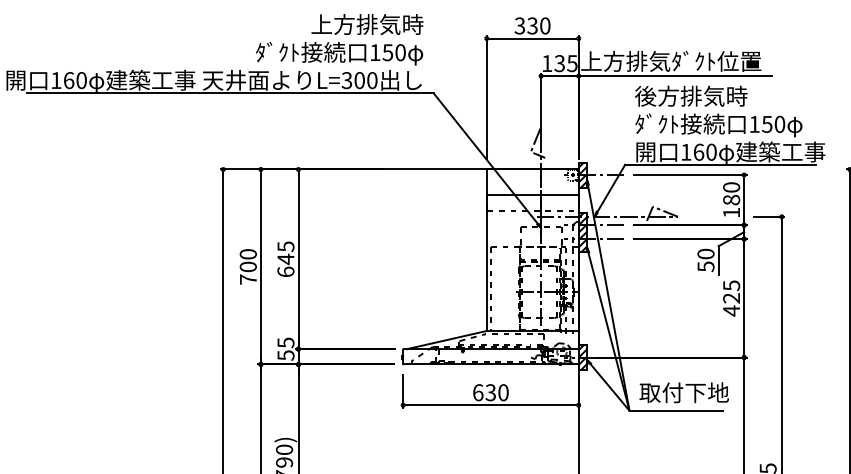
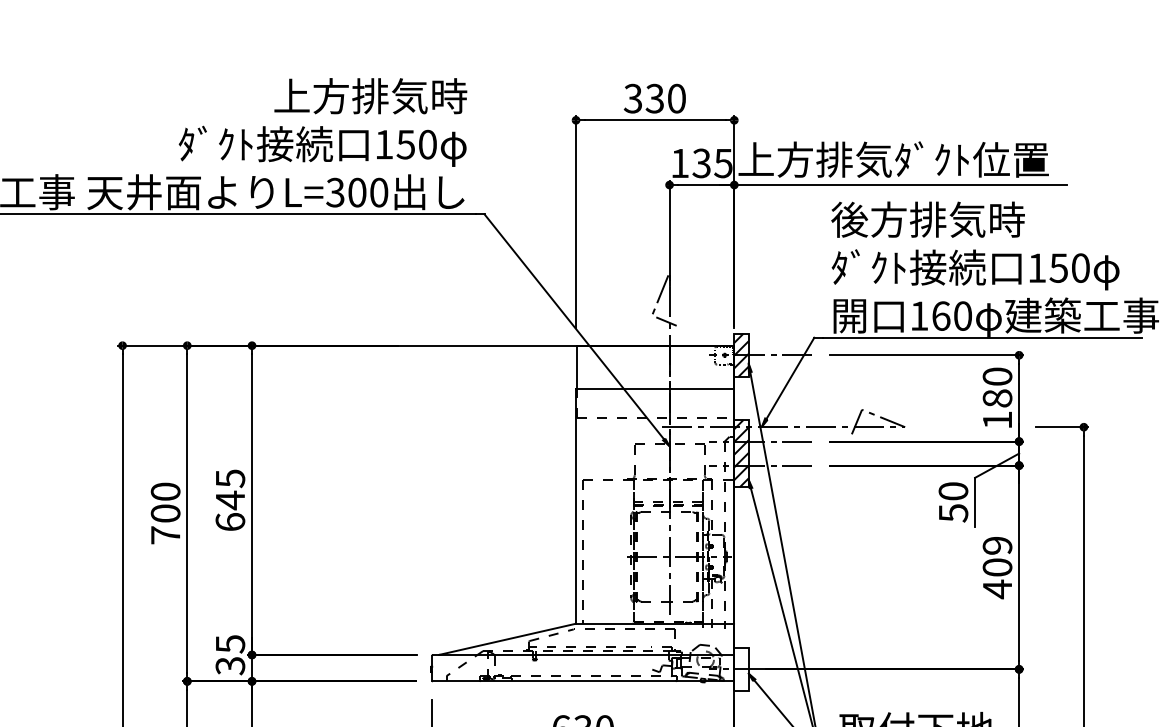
text: (731, 291) -> (997, 555), 425 -> 409
text: (285, 355) -> (229, 665), 55 -> 35
hatch: (582, 357) -> (740, 669), removed

